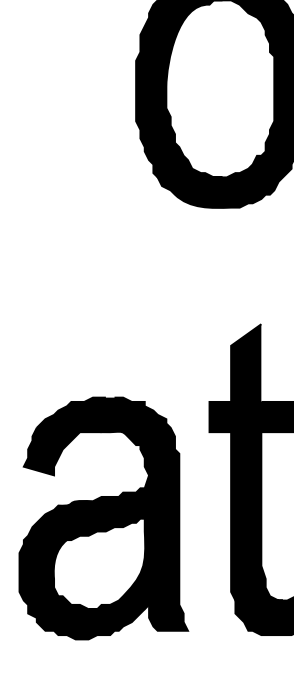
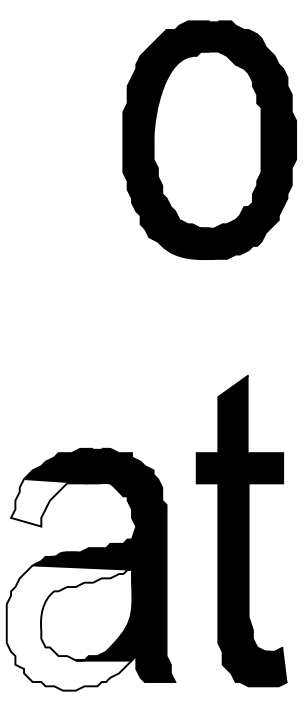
fill: (62, 451) -> (49, 502), removed
fill: (81, 576) -> (68, 627), removed

